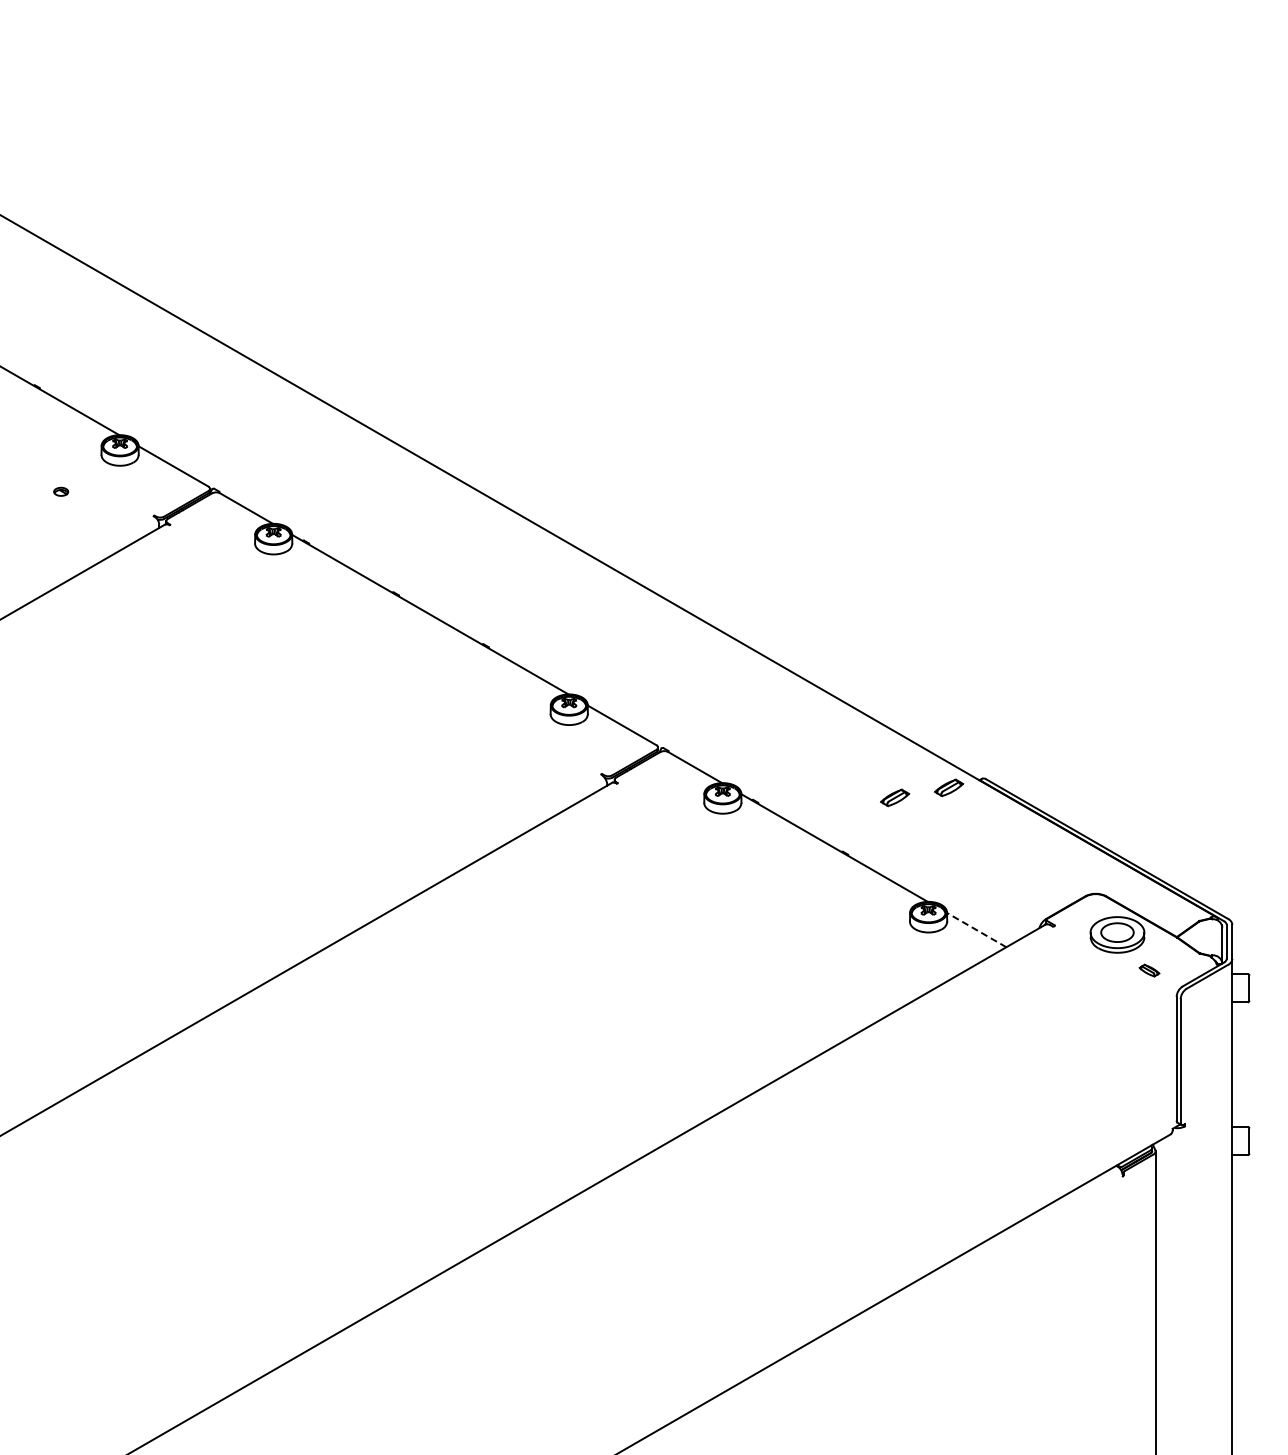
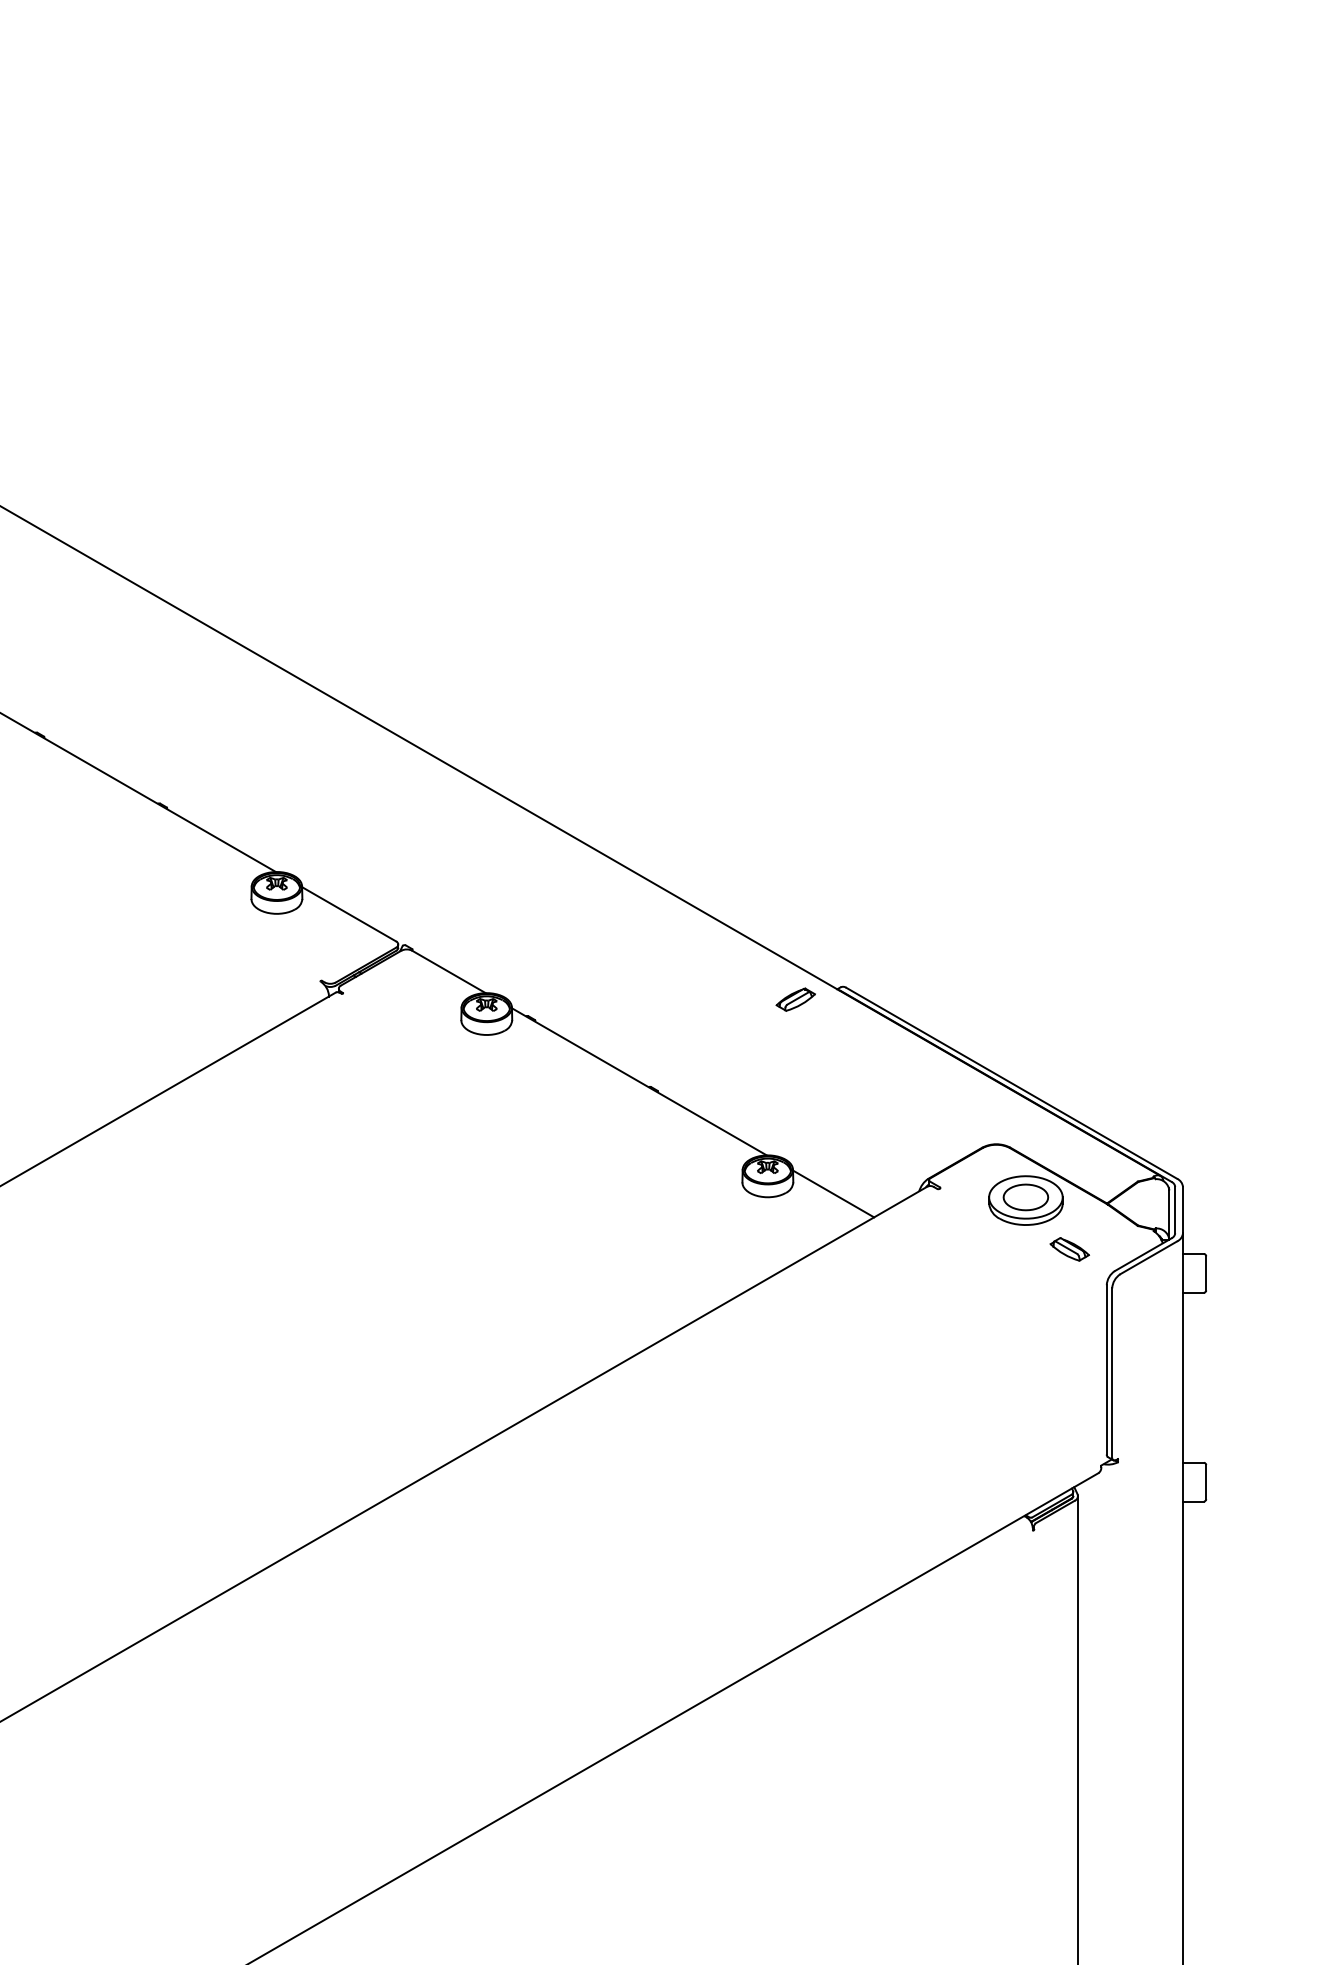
part: (895, 797) -> (722, 1012), removed
line: (976, 929) -> (833, 1193), dashed -> solid
part: (1149, 970) -> (1069, 1249), size x1.43

